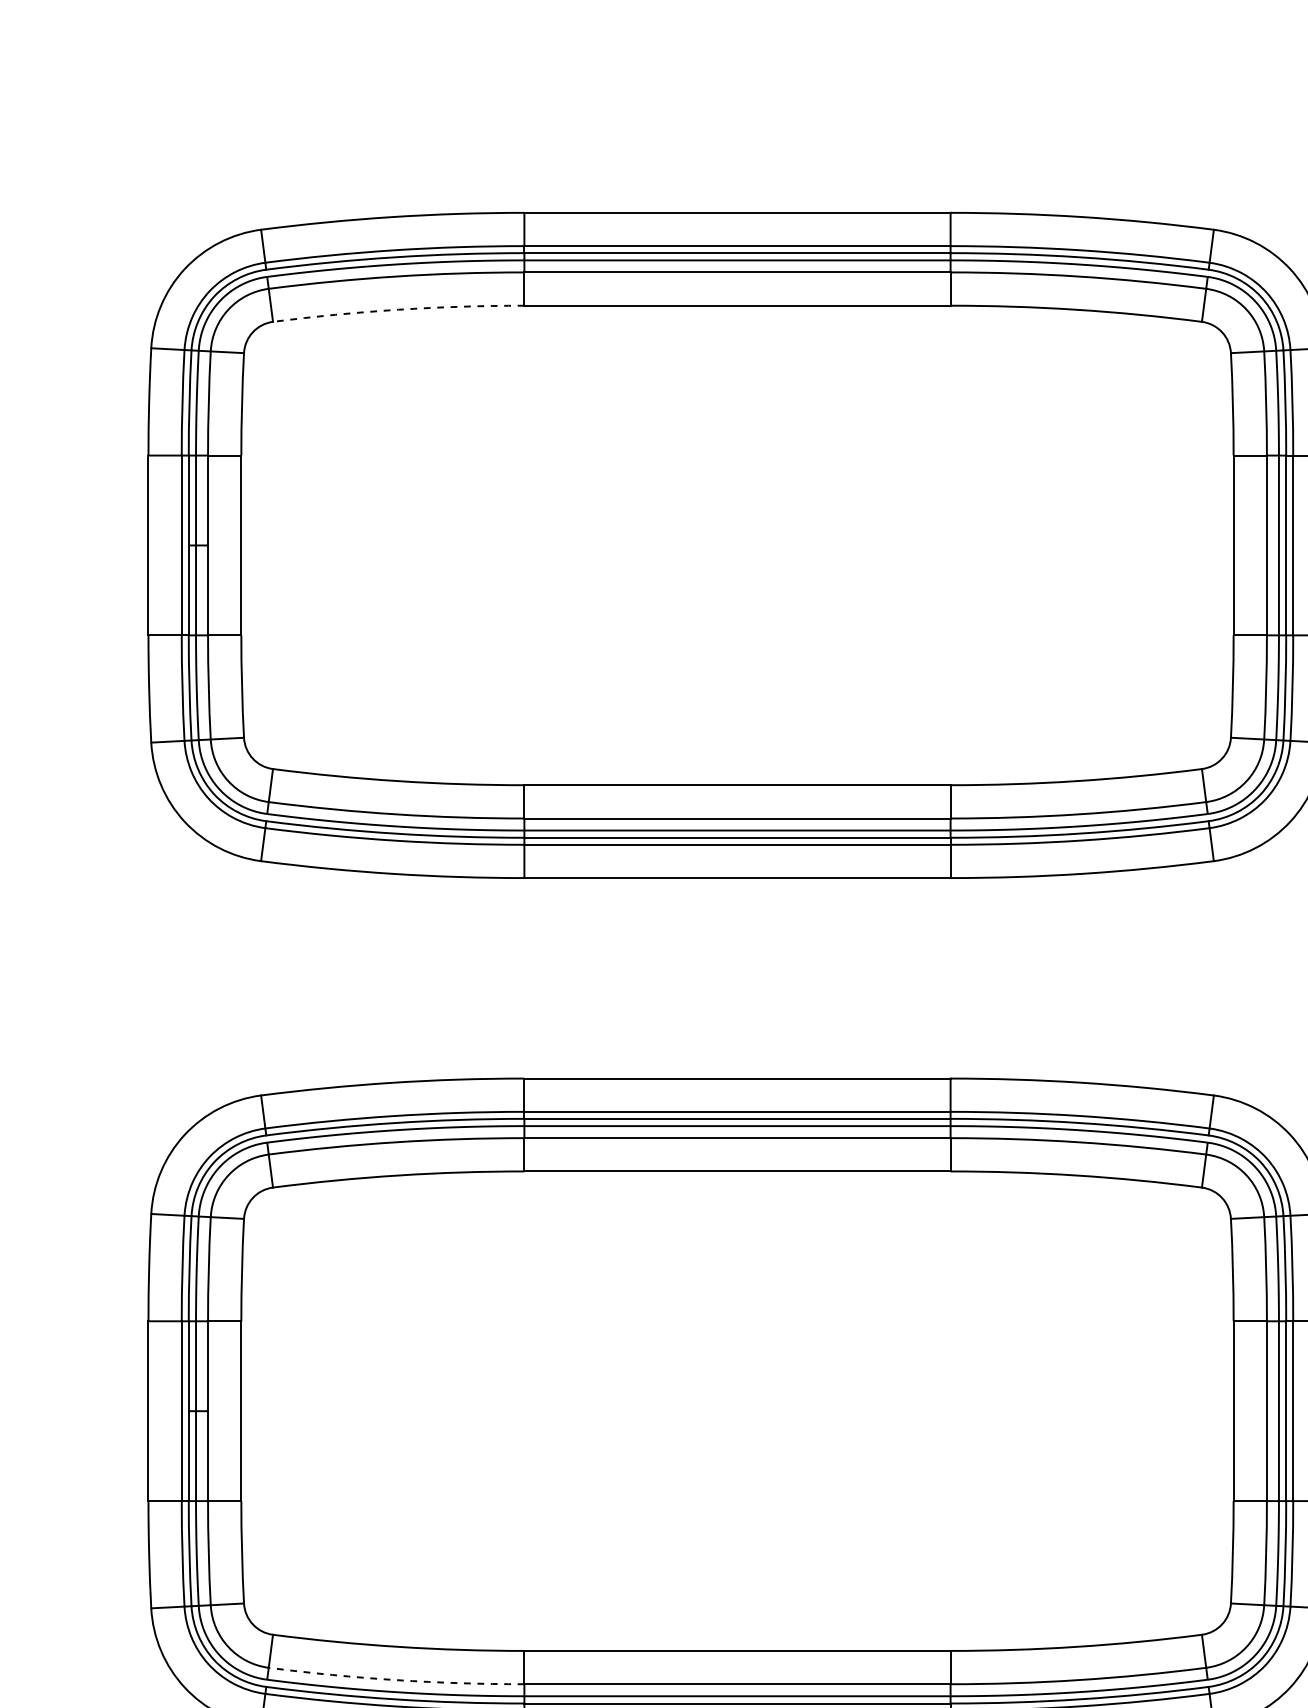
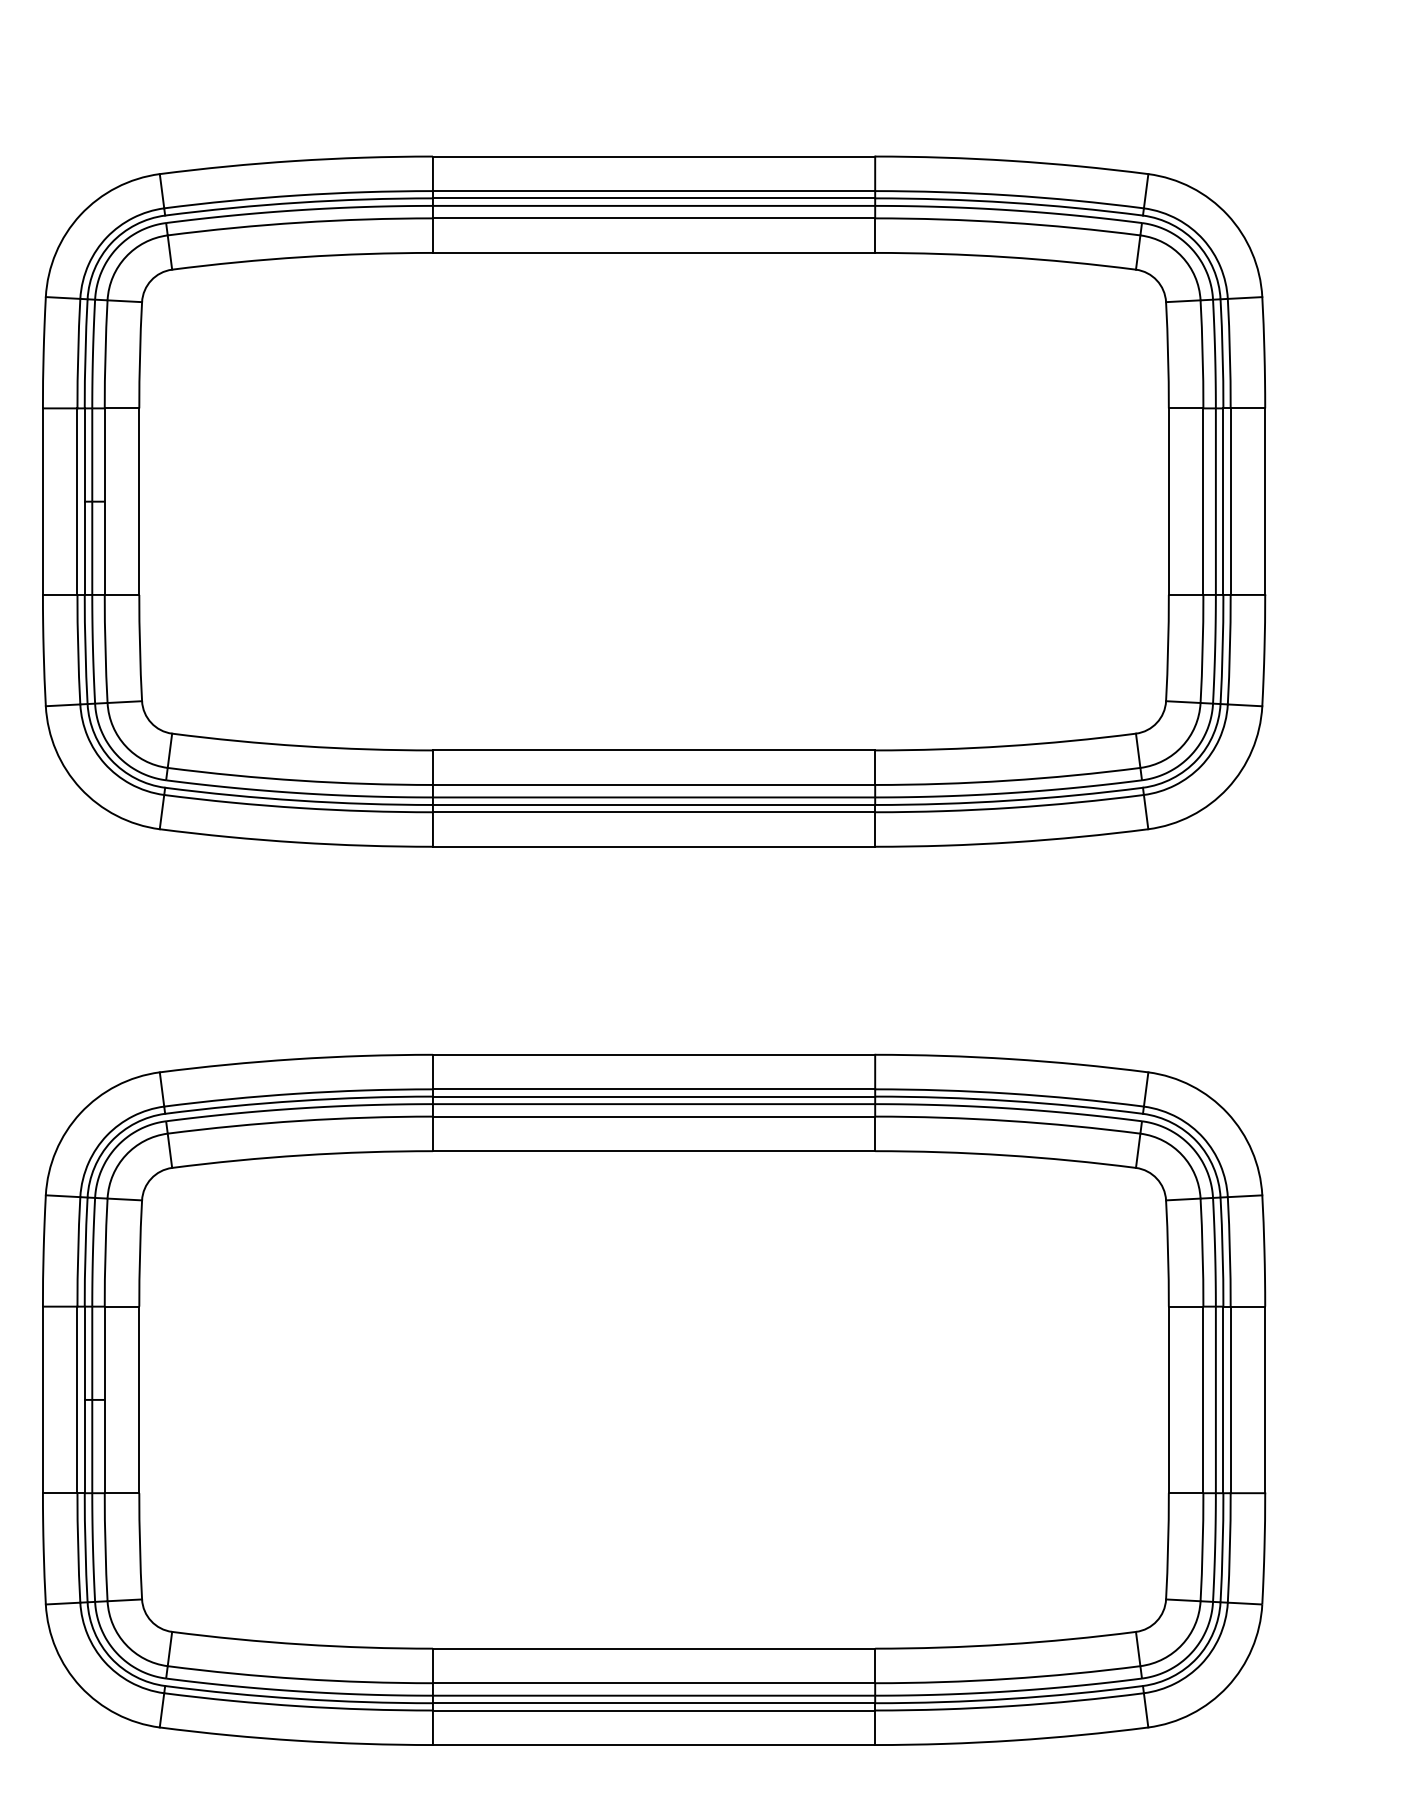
arc: (398, 310) -> (302, 257), dashed -> solid
arc: (396, 1679) -> (300, 1678), dashed -> solid

